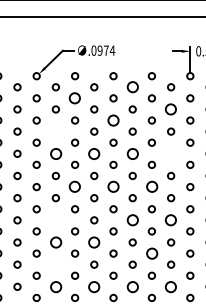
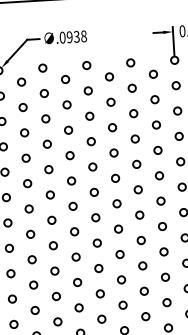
text: (109, 50) -> (80, 36), .0974 -> .0938
circle: (132, 87) -> (109, 77), size x0.62
circle: (75, 98) -> (44, 93), size x0.62
circle: (171, 109) -> (155, 99), size x0.62
circle: (113, 120) -> (89, 116), size x0.62
circle: (55, 131) -> (24, 132), added
circle: (55, 153) -> (25, 157), size x0.62
circle: (94, 153) -> (70, 155), size x0.62
circle: (132, 153) -> (113, 152), size x0.62
circle: (171, 153) -> (158, 150), added
circle: (75, 187) -> (50, 195), size x0.62
circle: (113, 187) -> (94, 192), size x0.62
circle: (151, 187) -> (137, 190), size x0.62
circle: (55, 220) -> (30, 234), added
circle: (132, 220) -> (118, 229), size x0.62
circle: (171, 220) -> (162, 226), size x0.62
circle: (55, 242) -> (31, 259), size x0.62
circle: (94, 242) -> (76, 257), size x0.62
circle: (151, 253) -> (142, 265), size x0.62
circle: (55, 264) -> (33, 284), added
circle: (55, 286) -> (34, 310), size x0.62
circle: (94, 286) -> (79, 307), size x0.62
circle: (132, 286) -> (122, 304), size x0.62
circle: (171, 286) -> (167, 302), size x0.62

